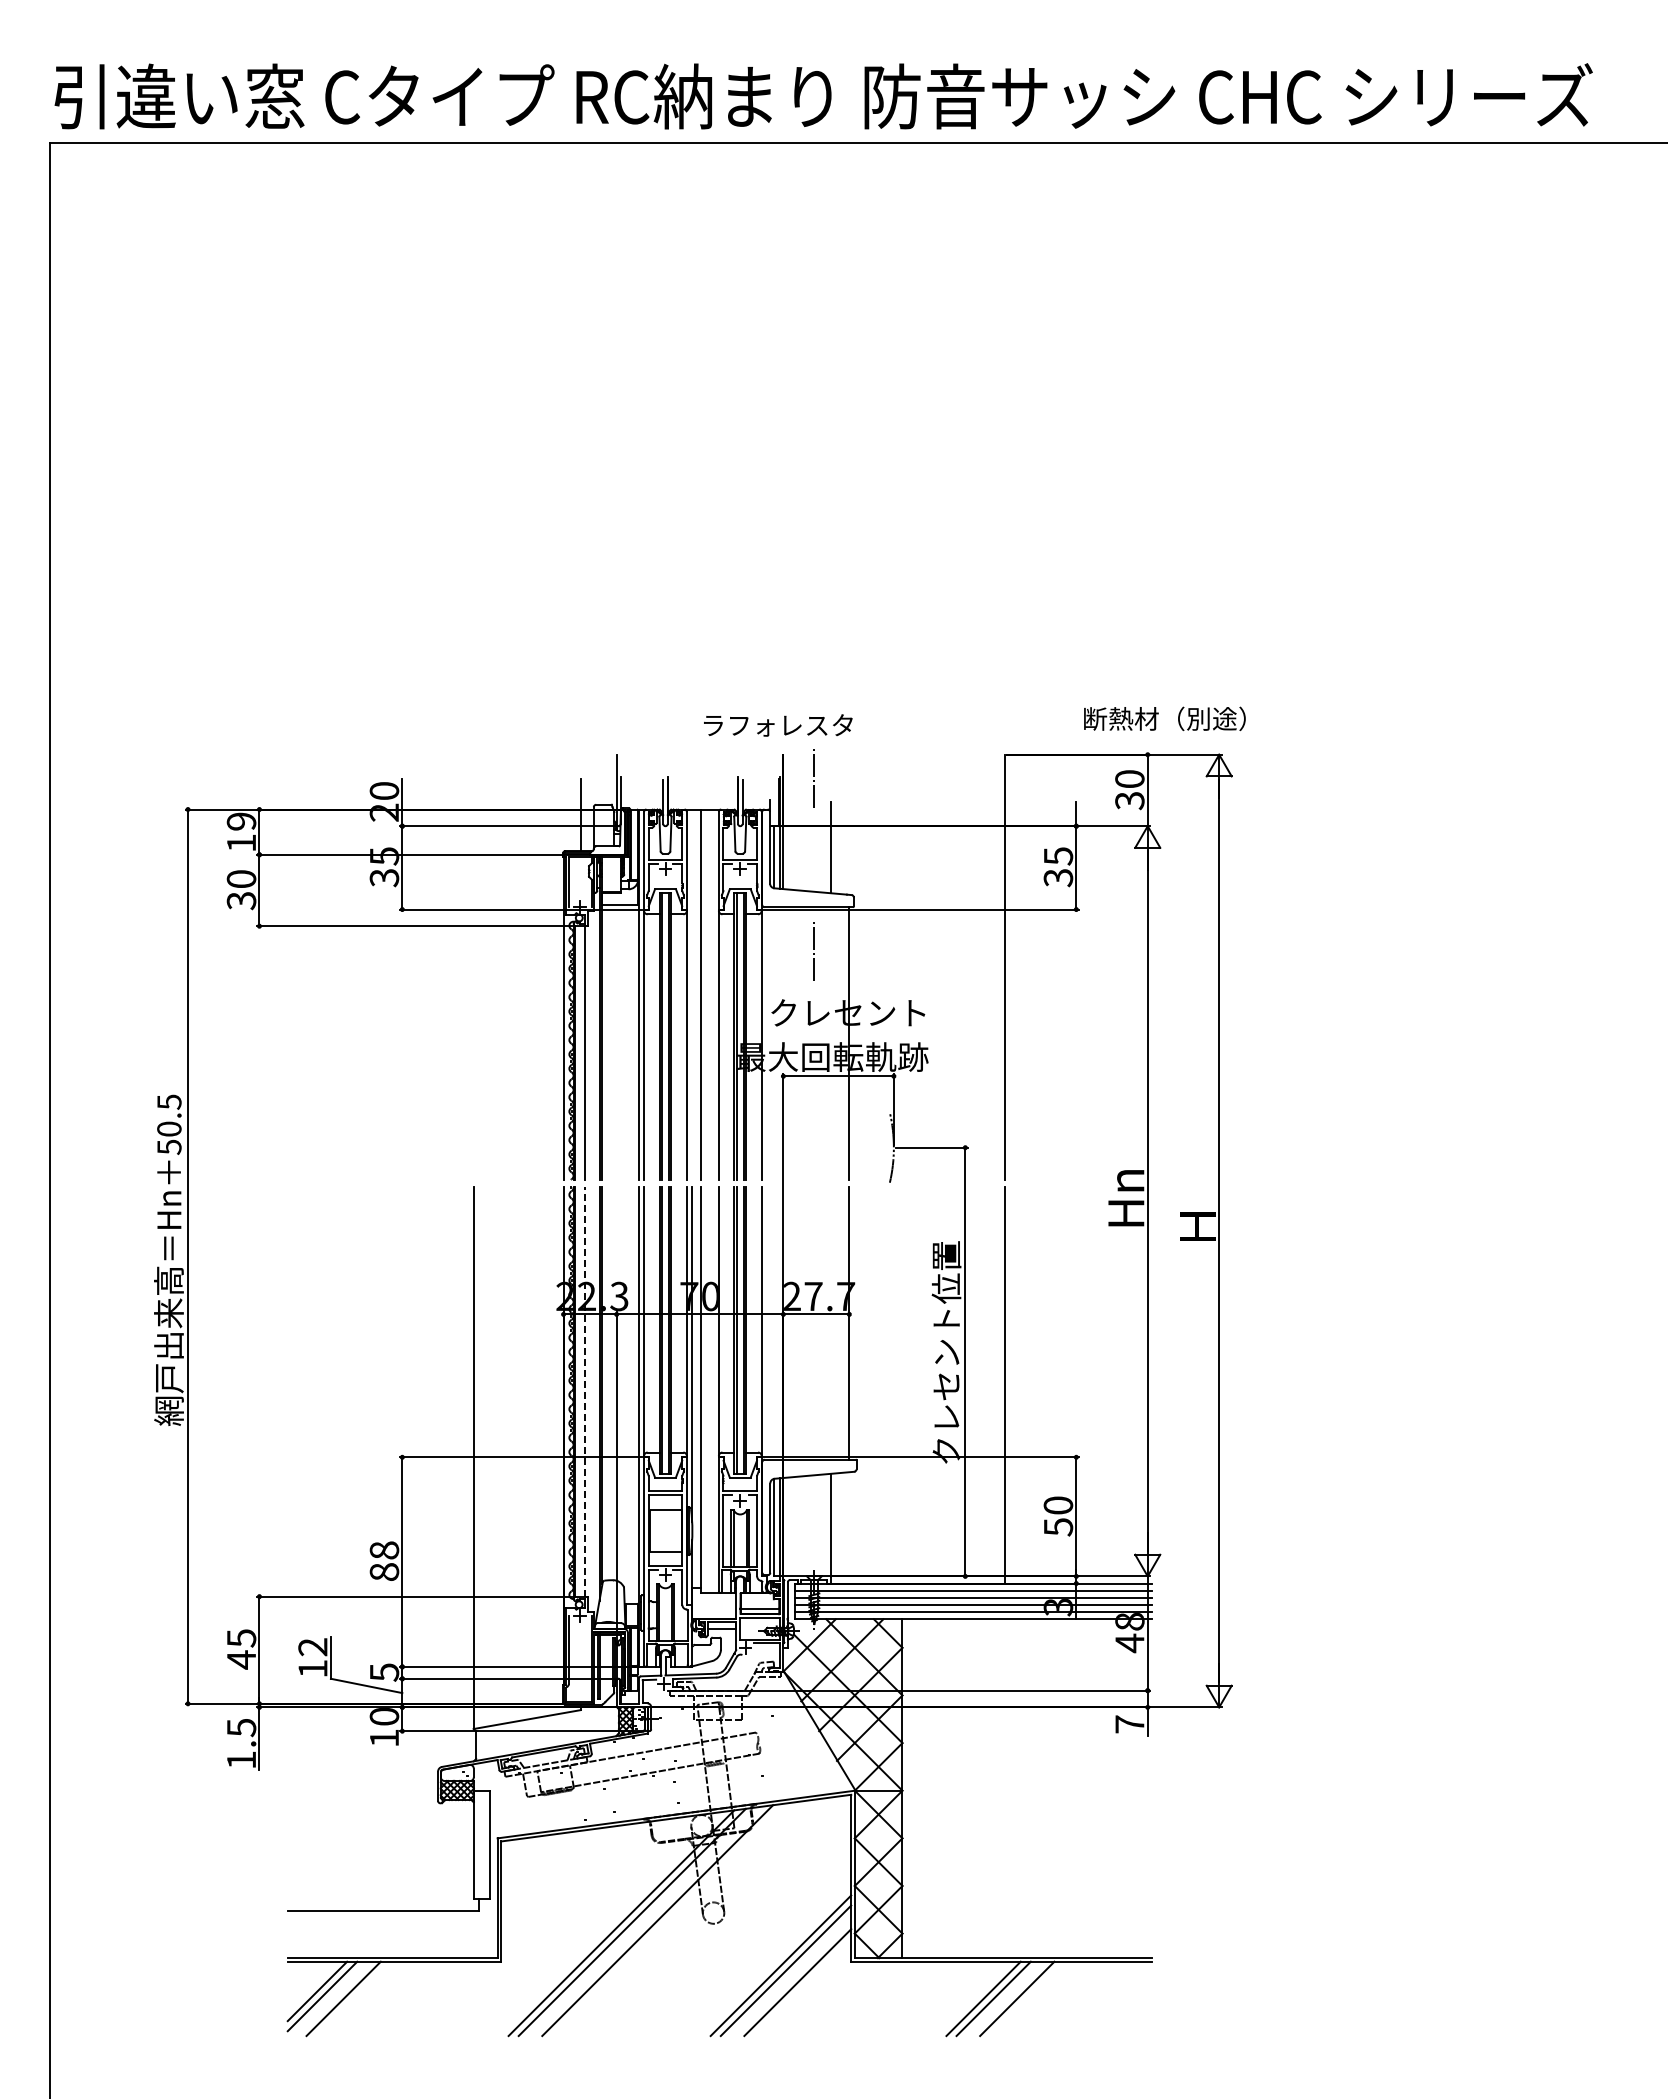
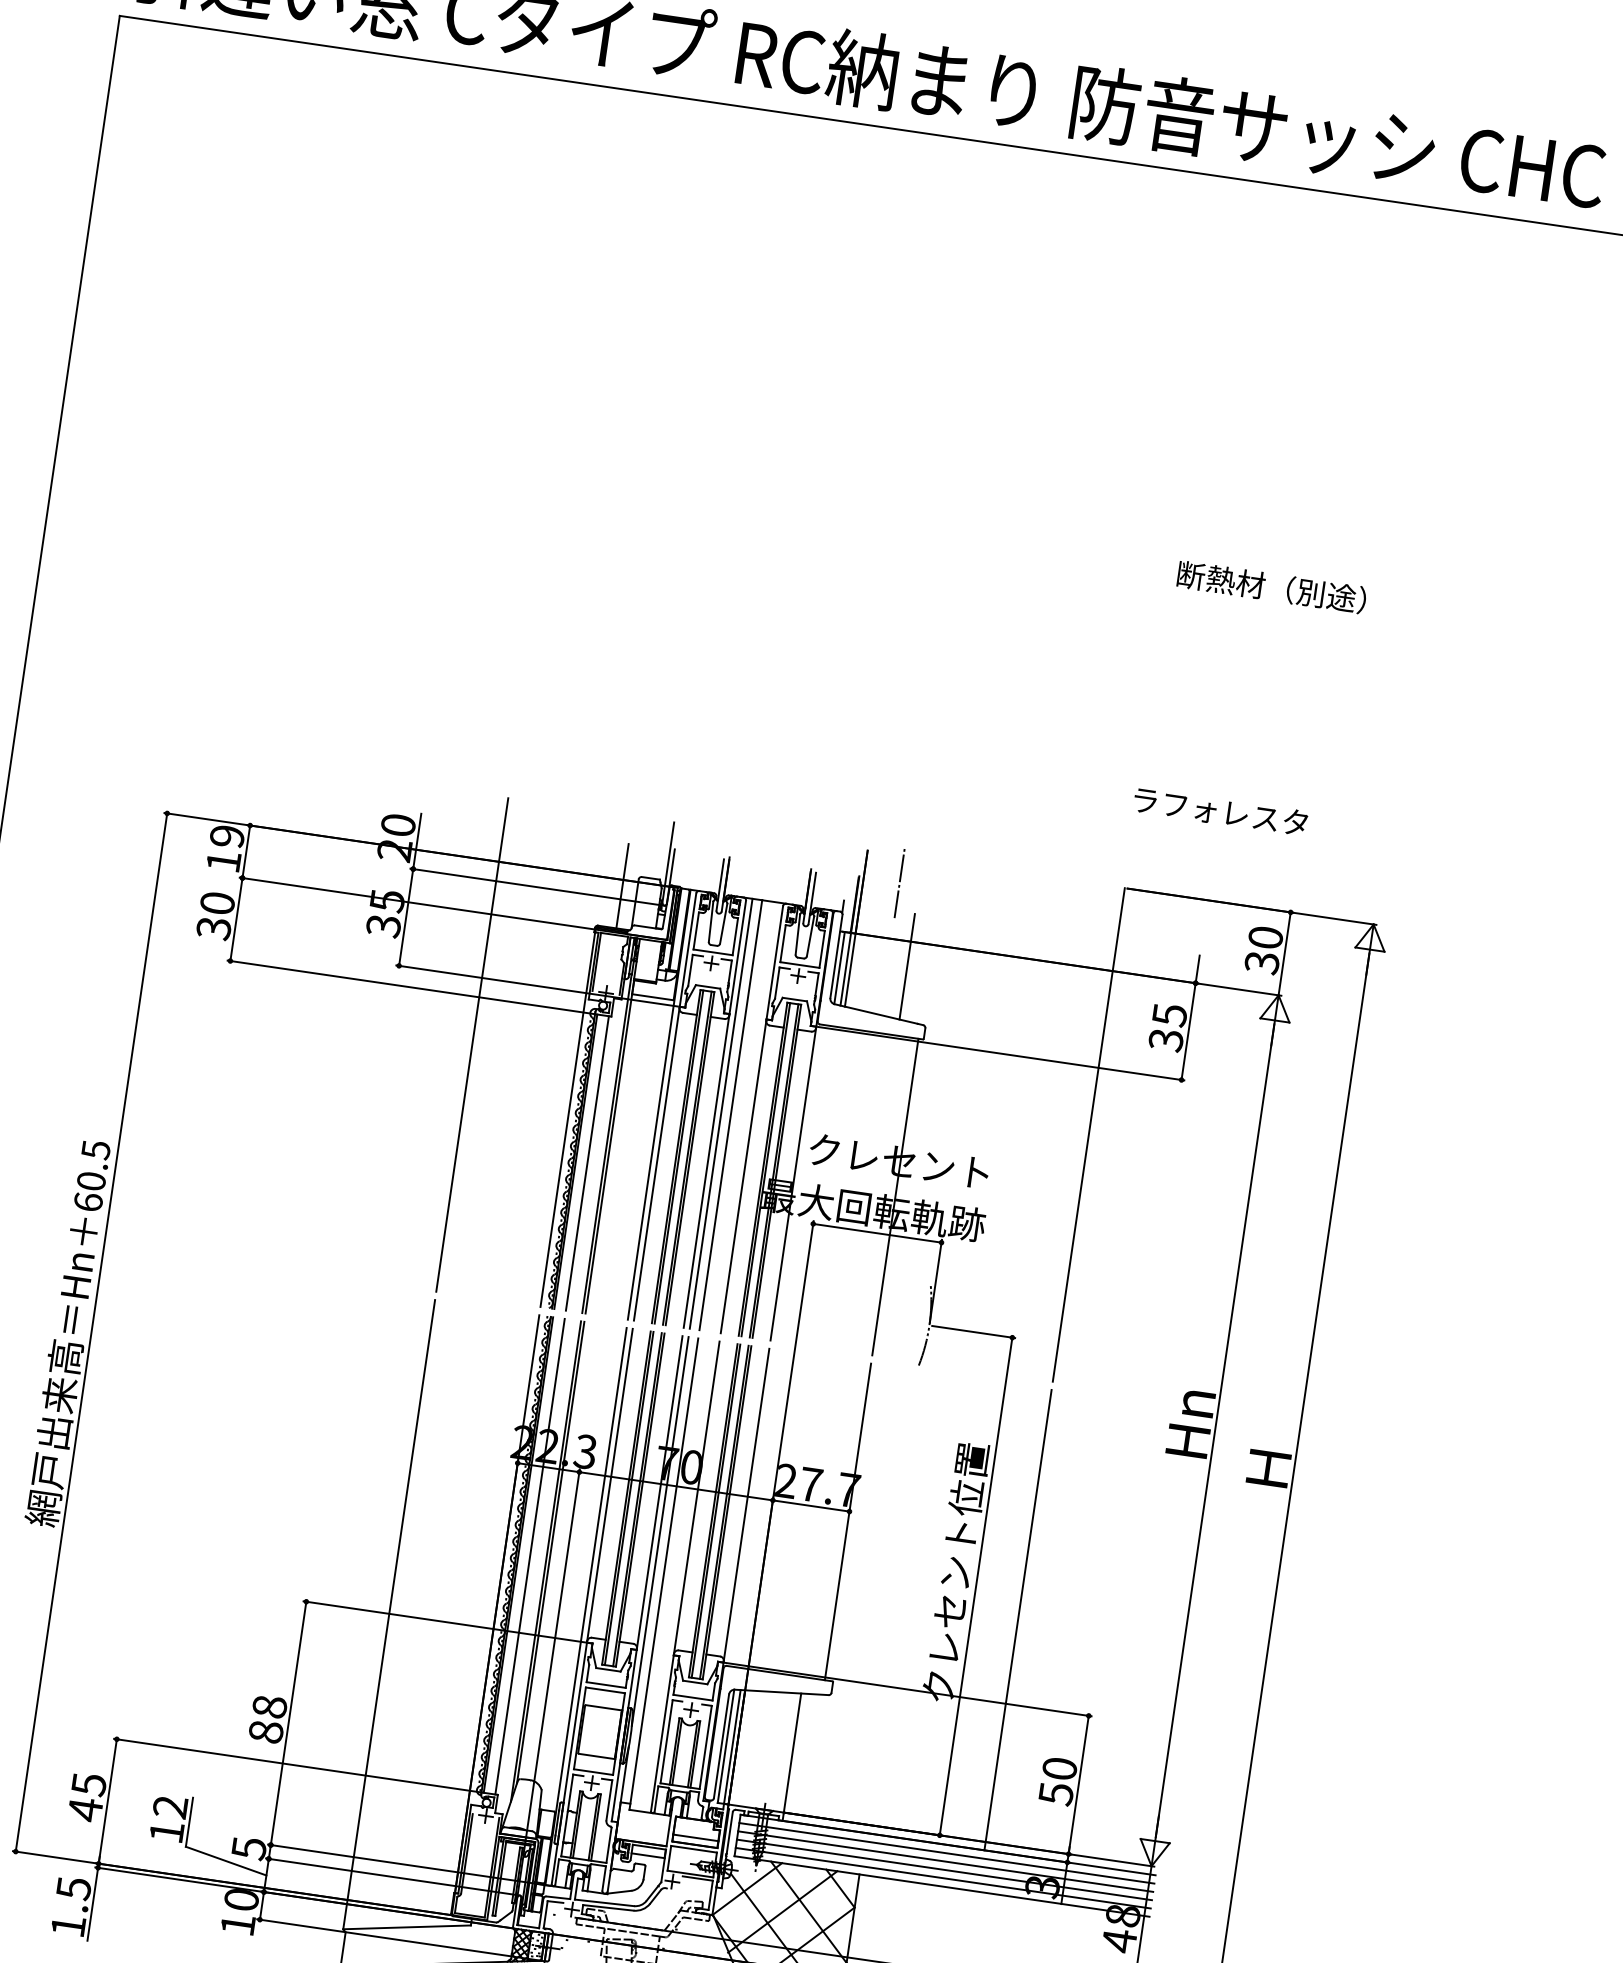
text: (1164, 718) -> (1271, 586), moved
text: (778, 725) -> (1220, 811), moved
line: (813, 949) -> (869, 1081), removed
line: (473, 966) -> (472, 1044), added
line: (692, 994) -> (721, 1113), added
text: (169, 1147) -> (88, 1202), 50.5 -> 60.5
line: (585, 1391) -> (530, 1556), dashed -> solid

